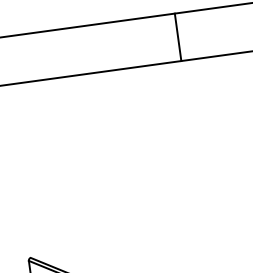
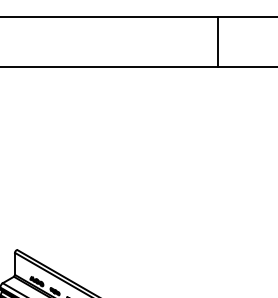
line: (177, 36) -> (217, 41), moved

